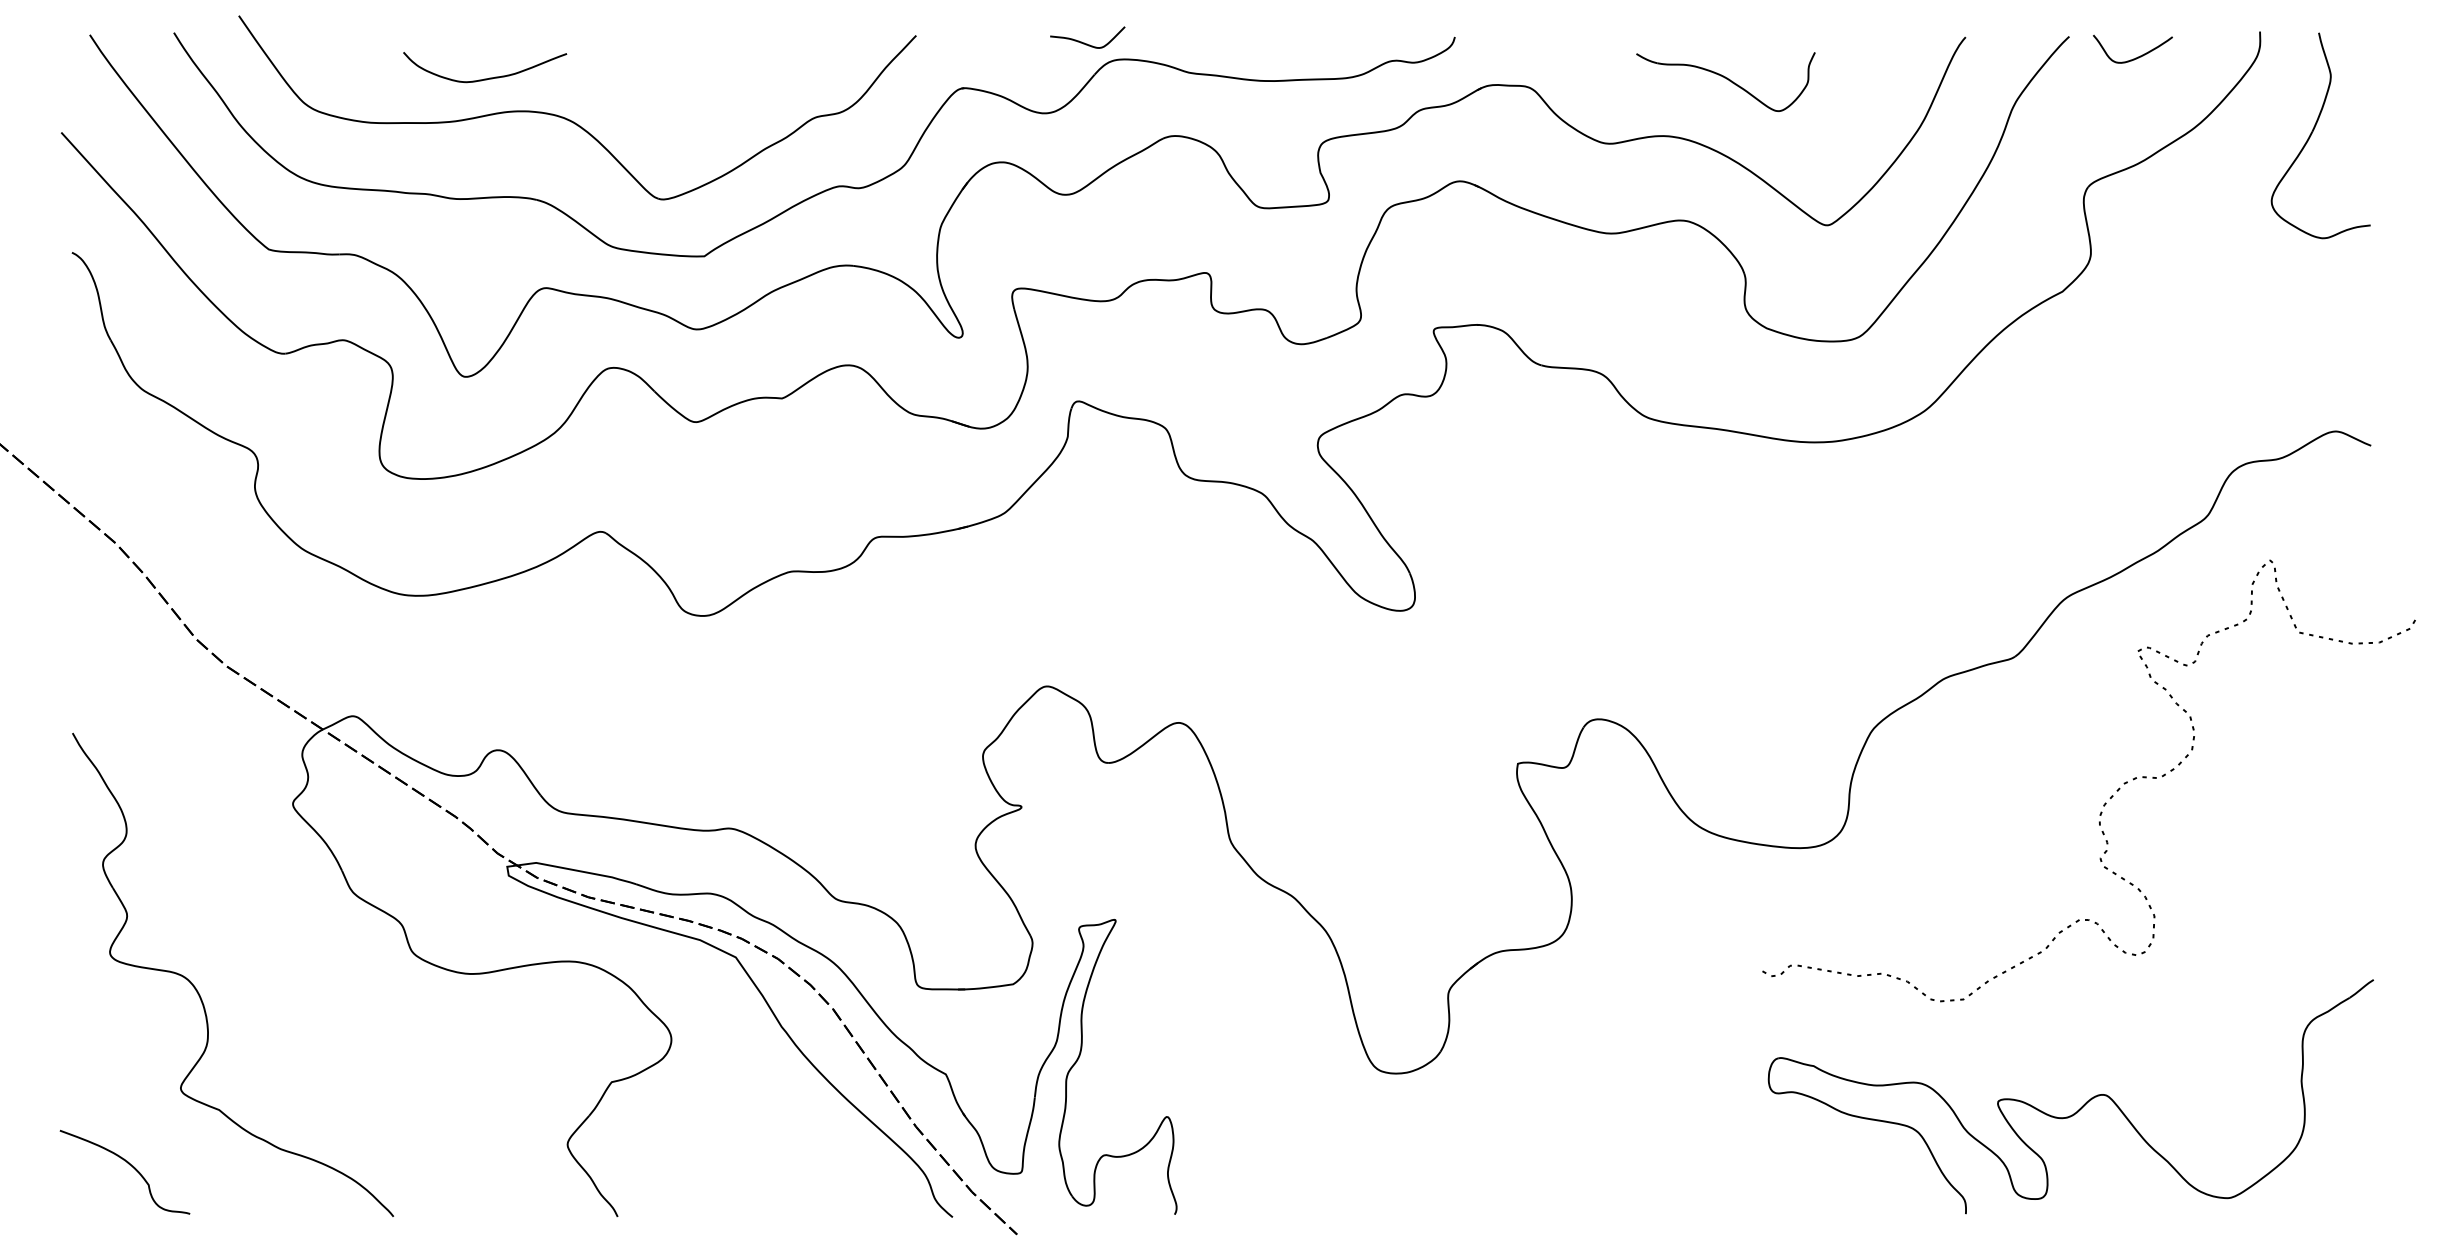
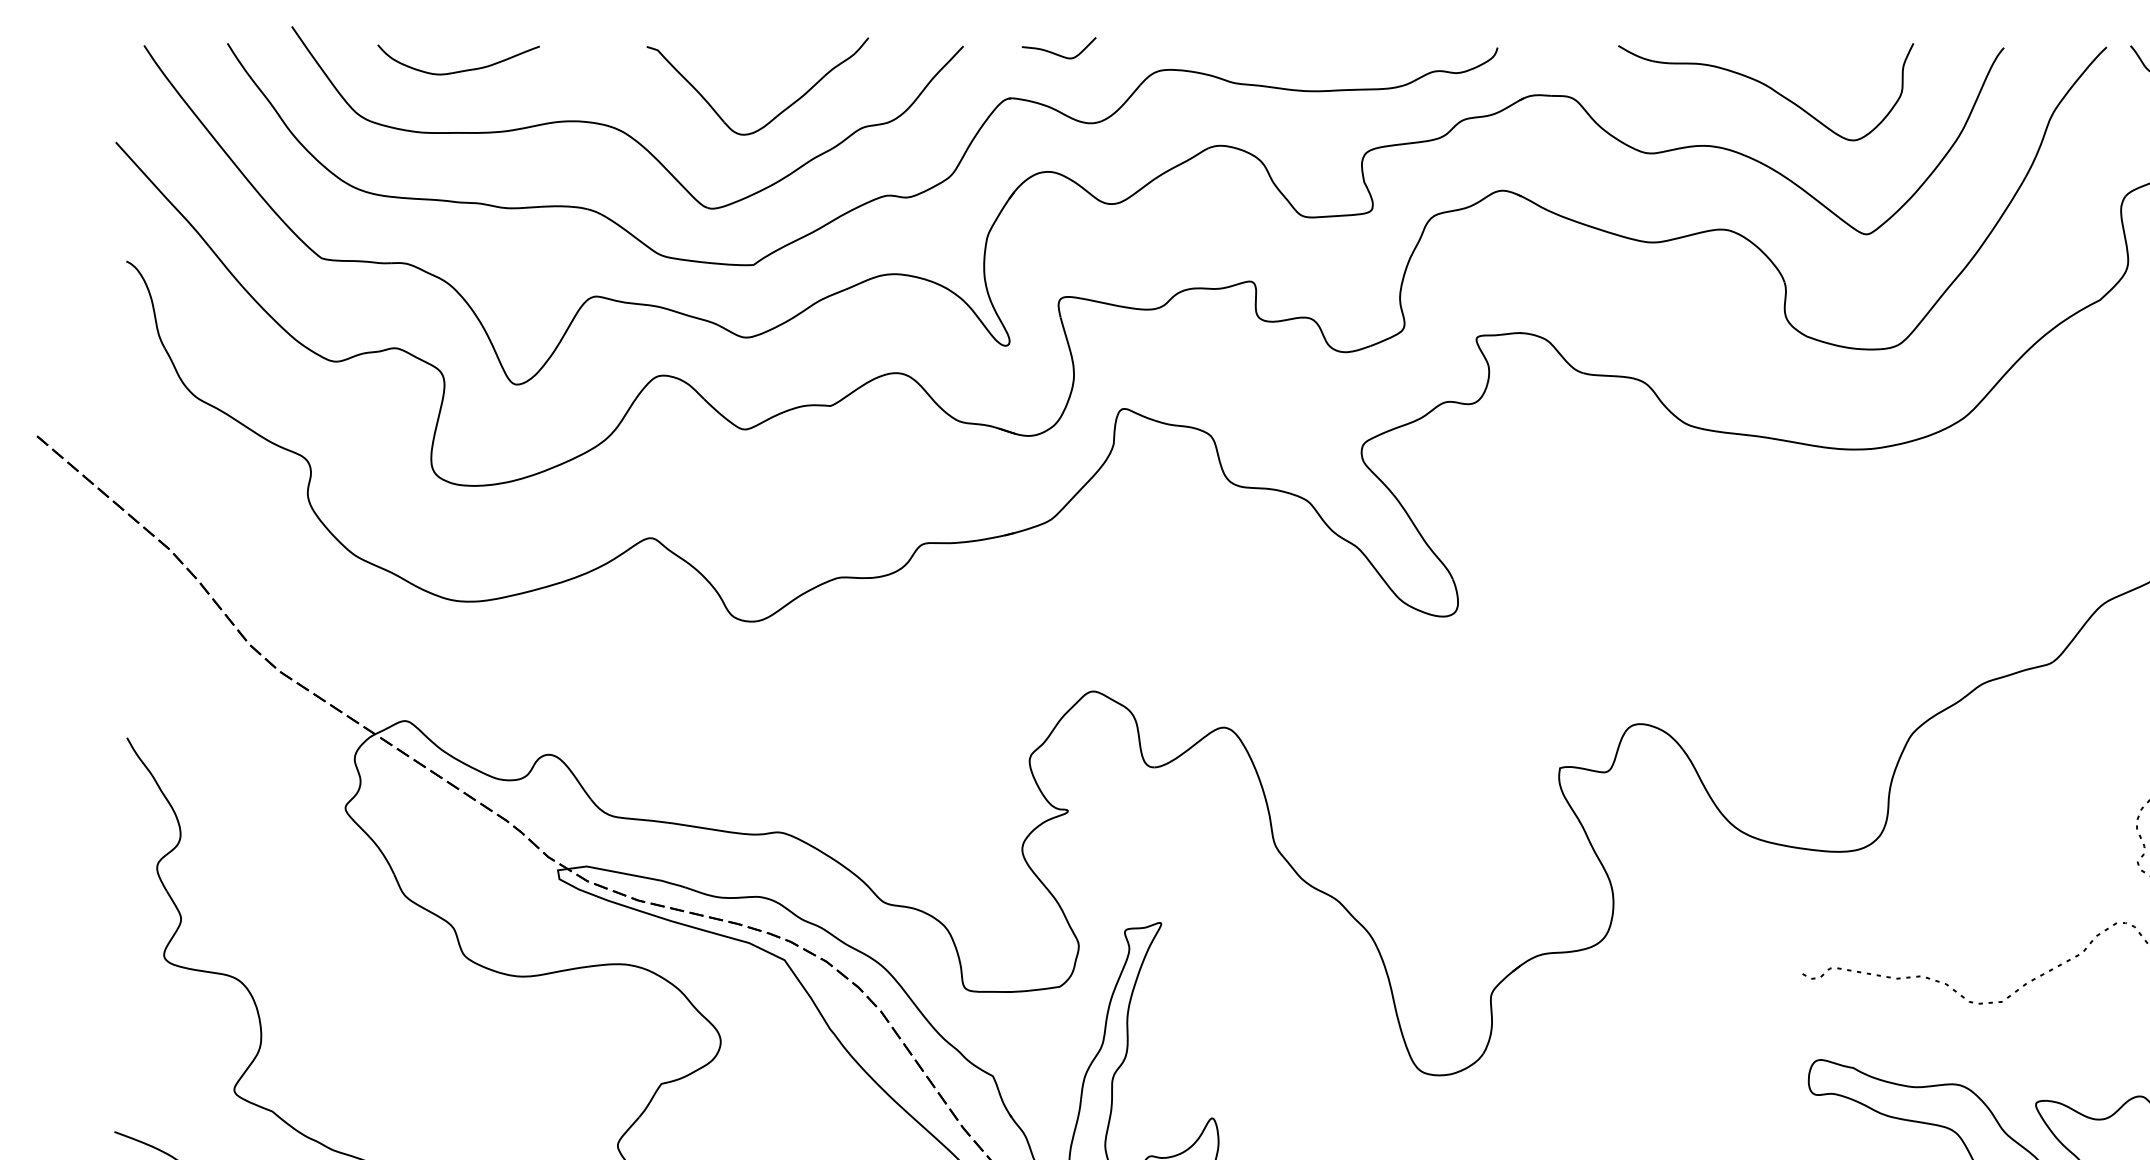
curve: (1084, 42) -> (1055, 53), moved
curve: (489, 77) -> (463, 69), moved
part: (1725, 81) -> (1765, 91), size x1.67
part: (728, 104) -> (777, 114), added

